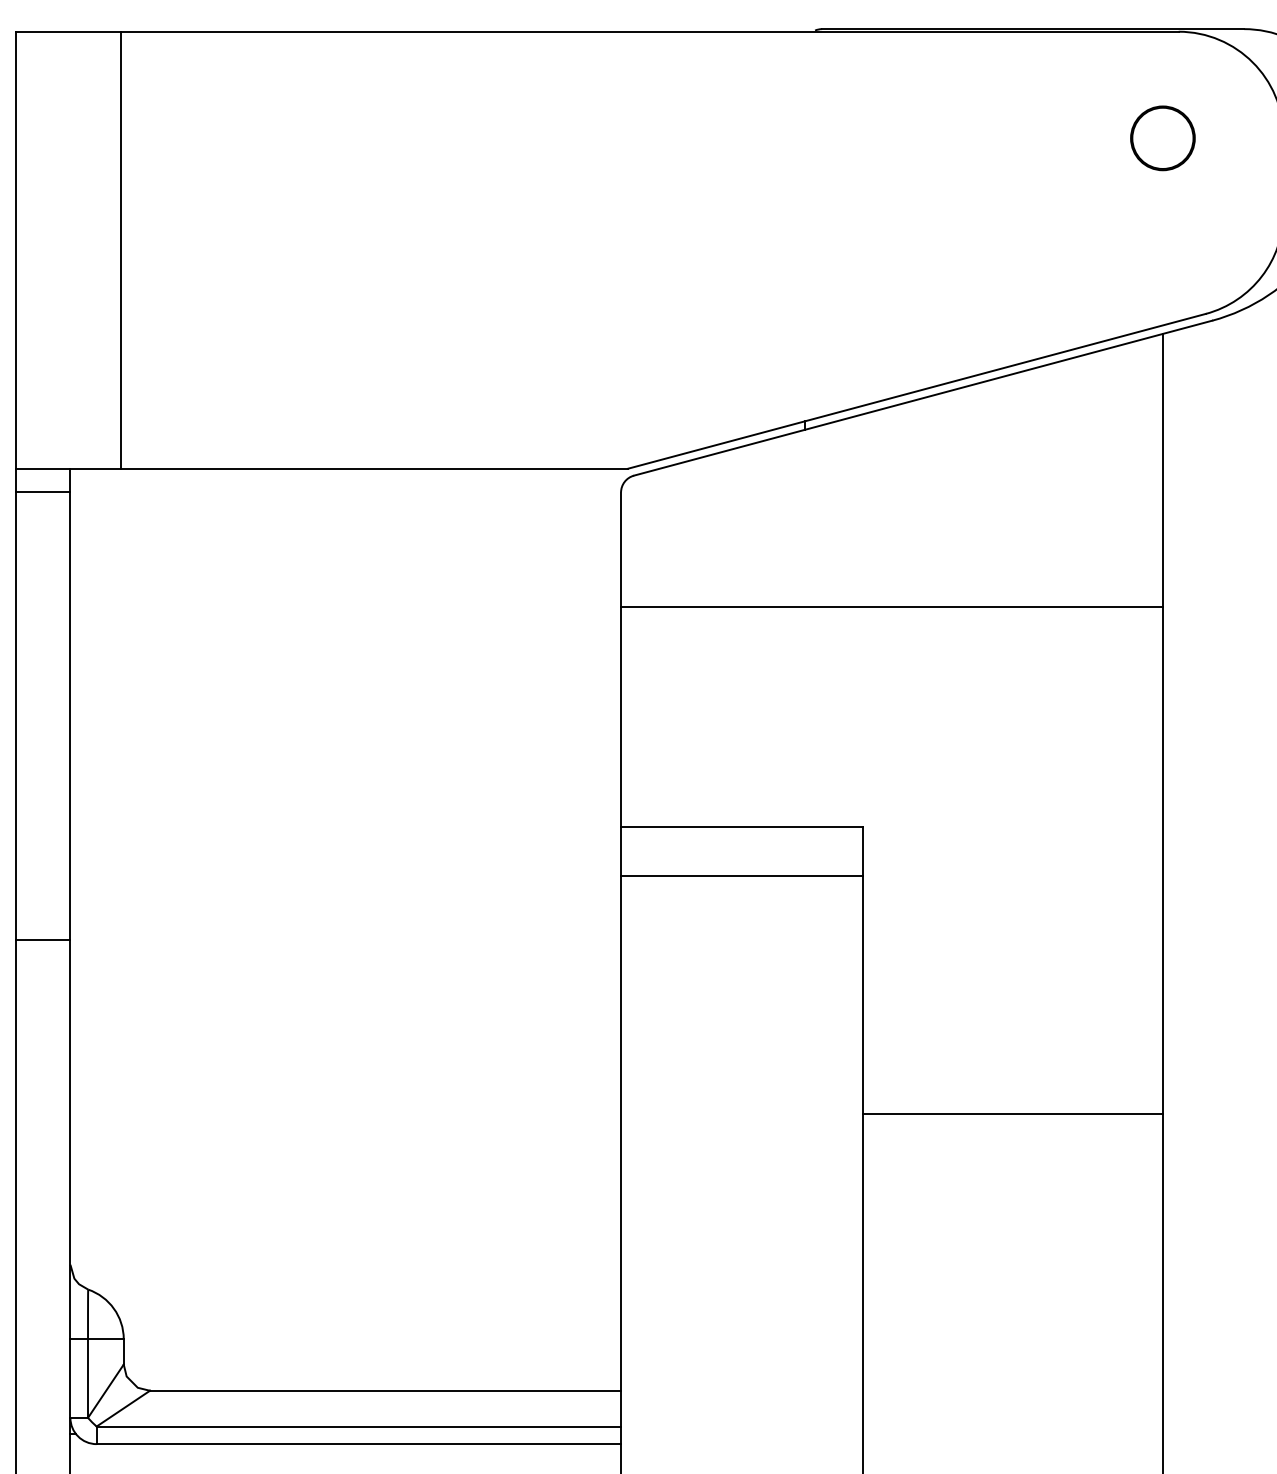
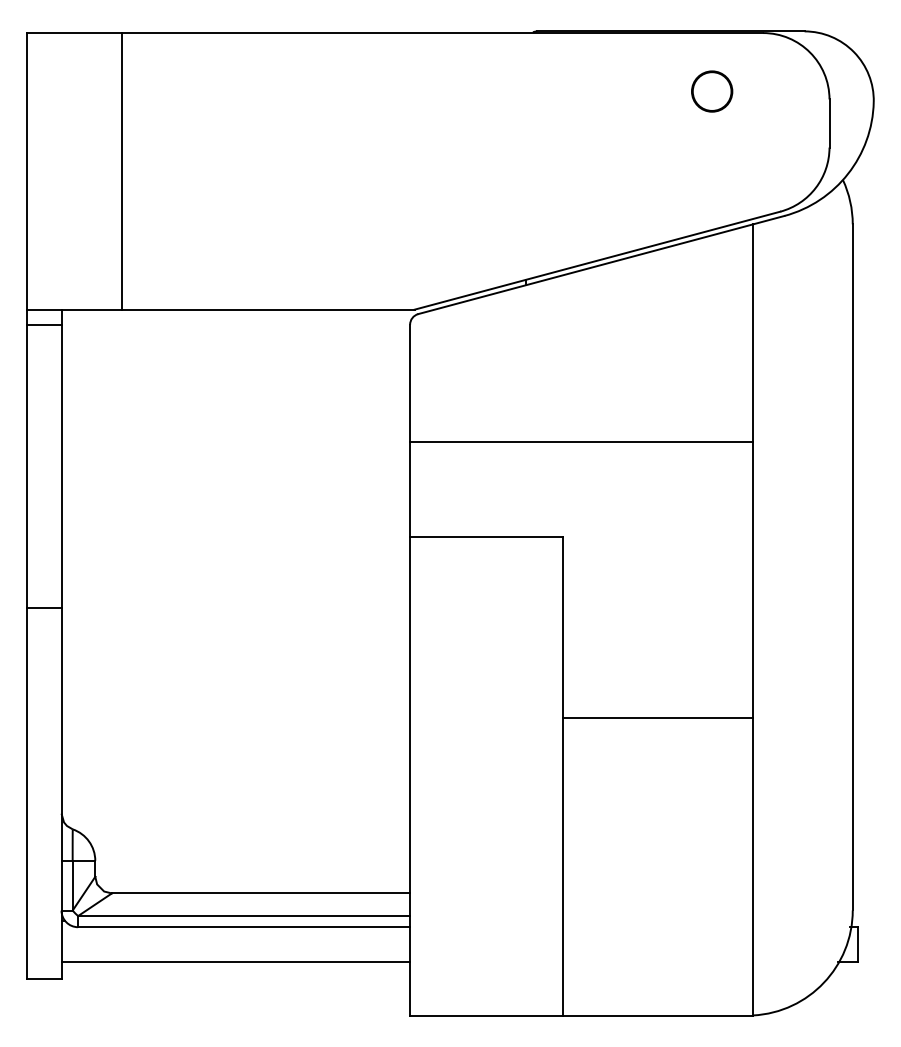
circle: (1163, 138) -> (712, 91), moved
line: (120, 250) -> (121, 171), moved
line: (891, 607) -> (581, 442), moved
line: (741, 875) -> (486, 567), removed

